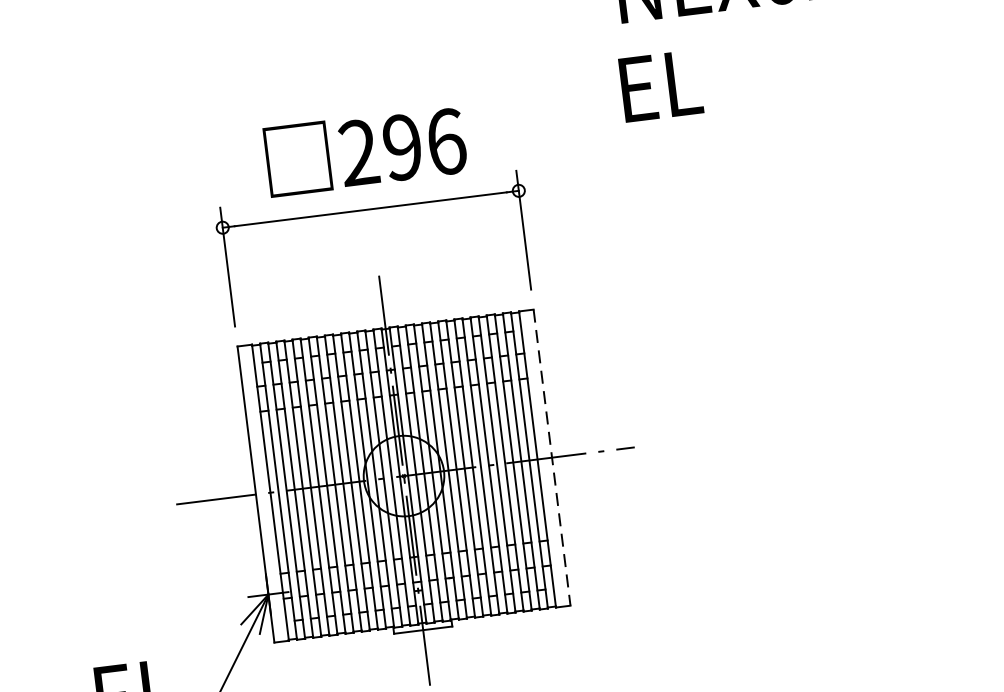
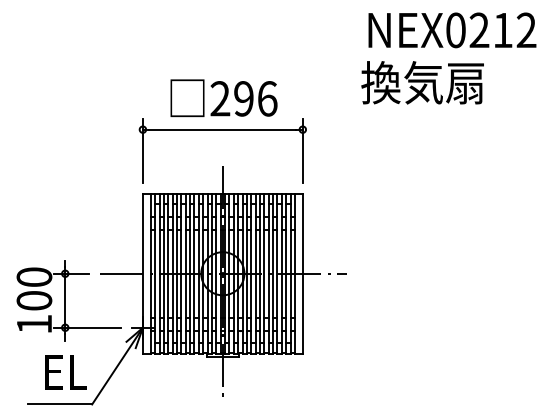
text: (729, 75) -> (422, 82), EL -> 換気扇
line: (551, 457) -> (302, 273), dashed -> solid
part: (124, 561) -> (68, 300), added

